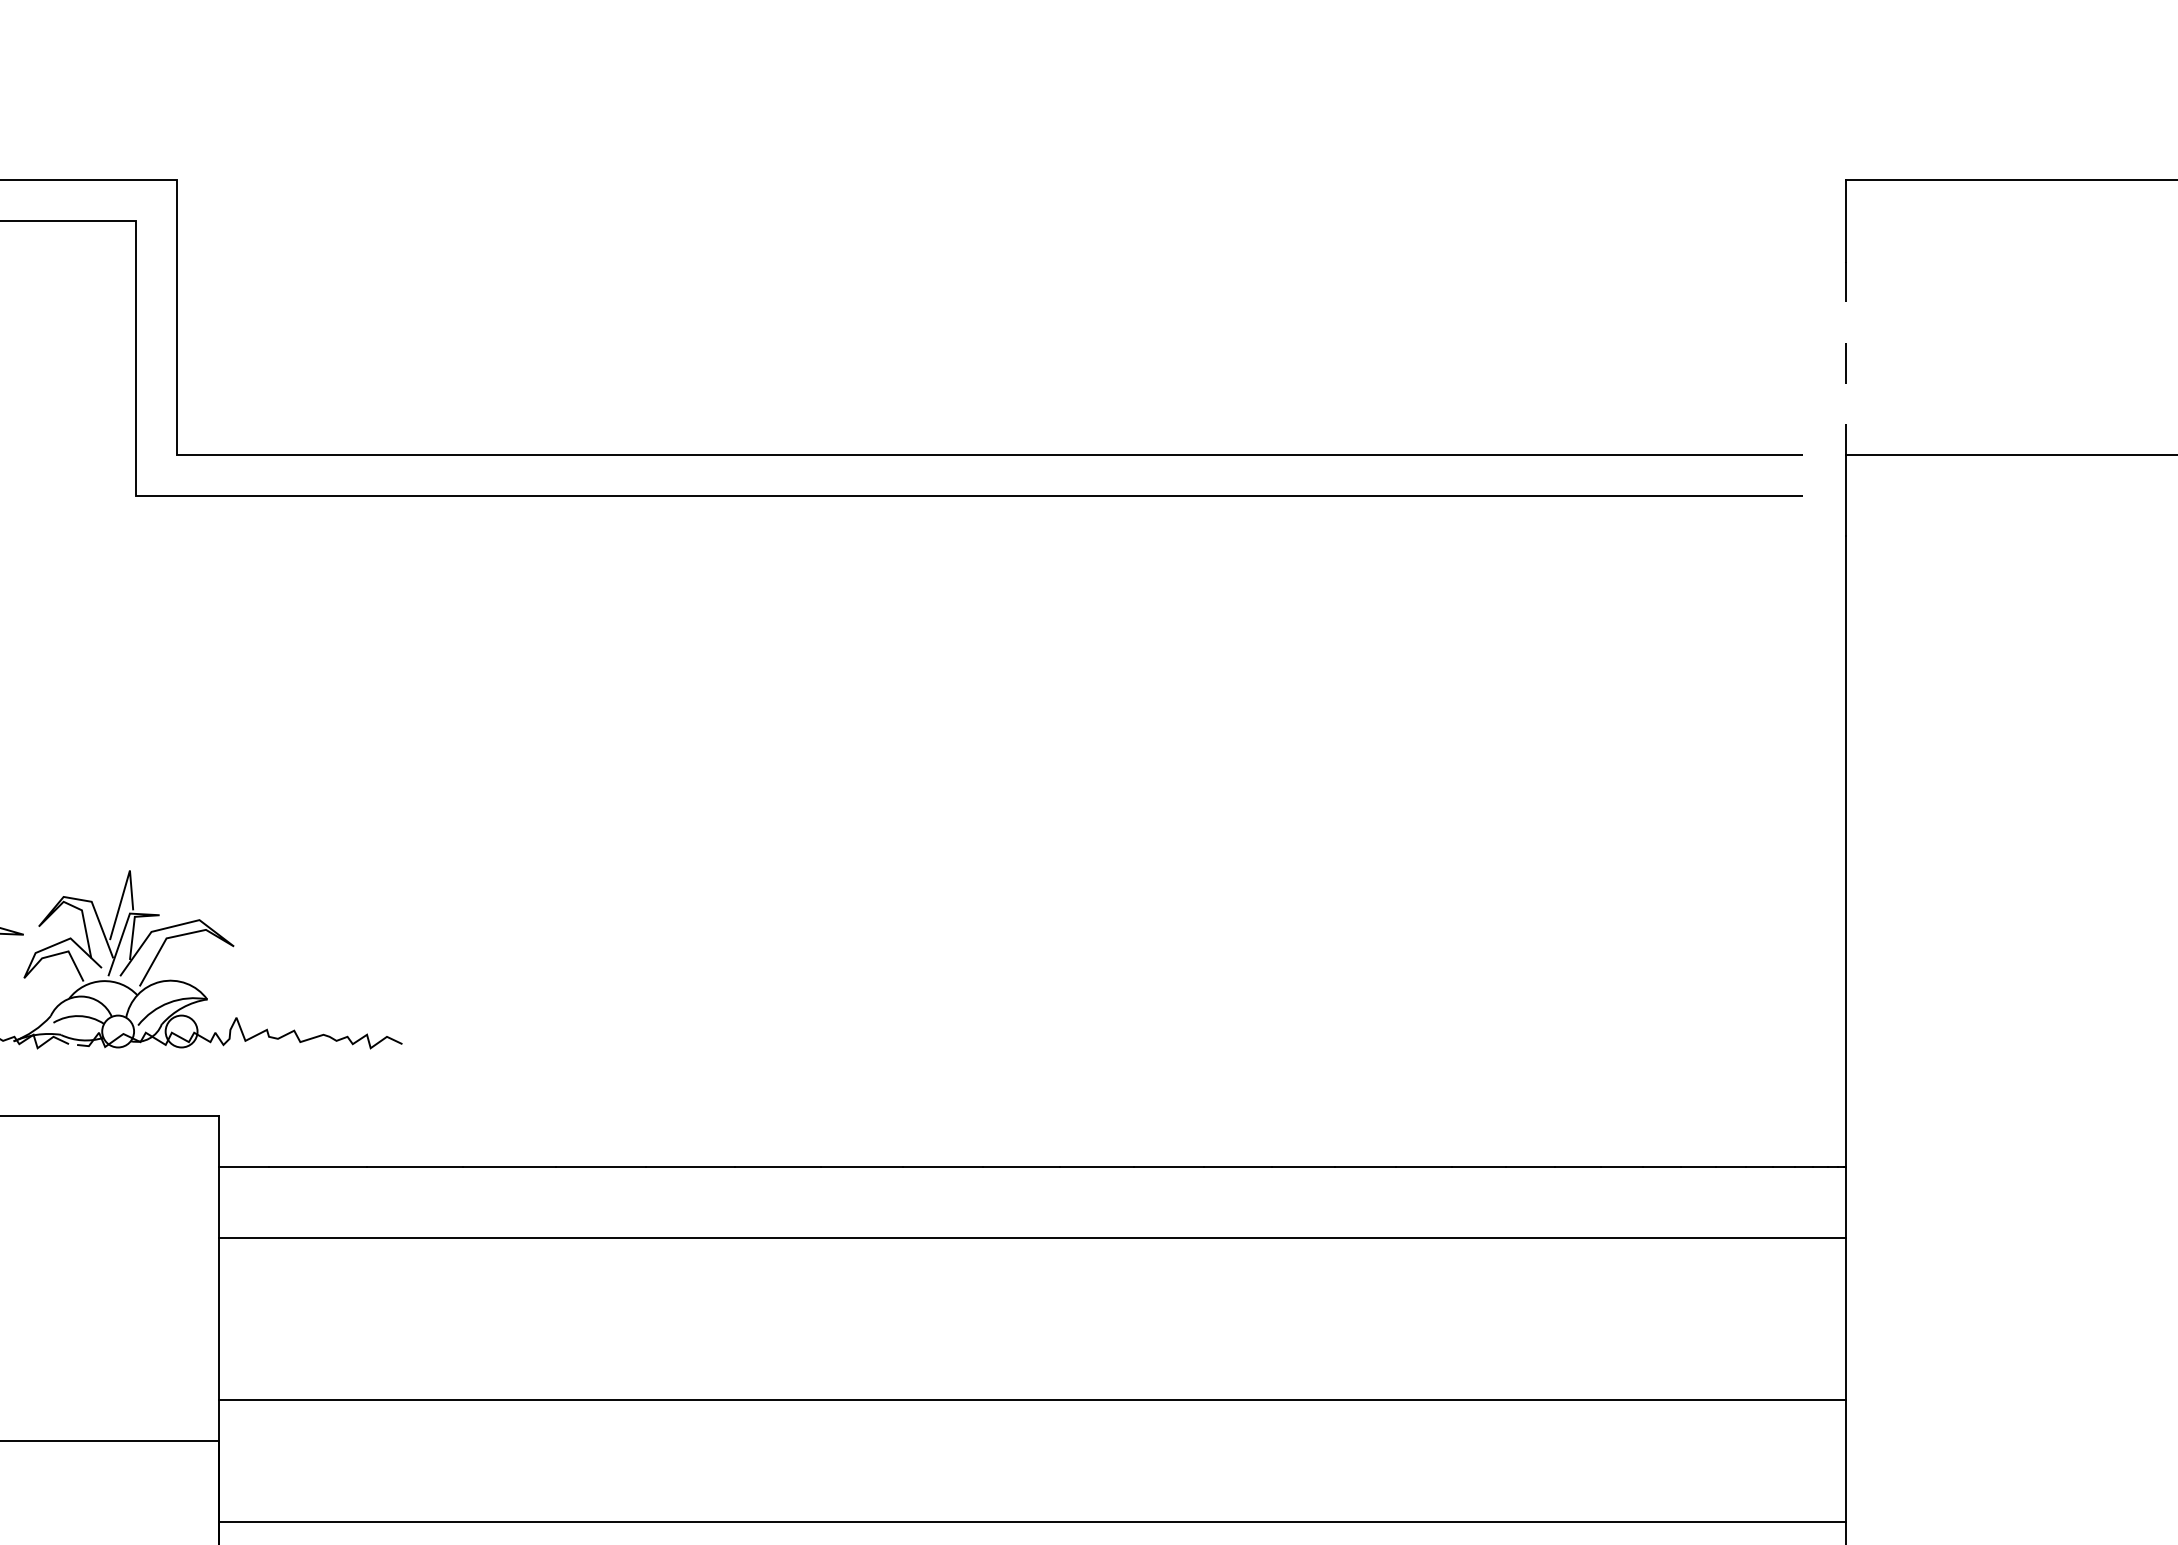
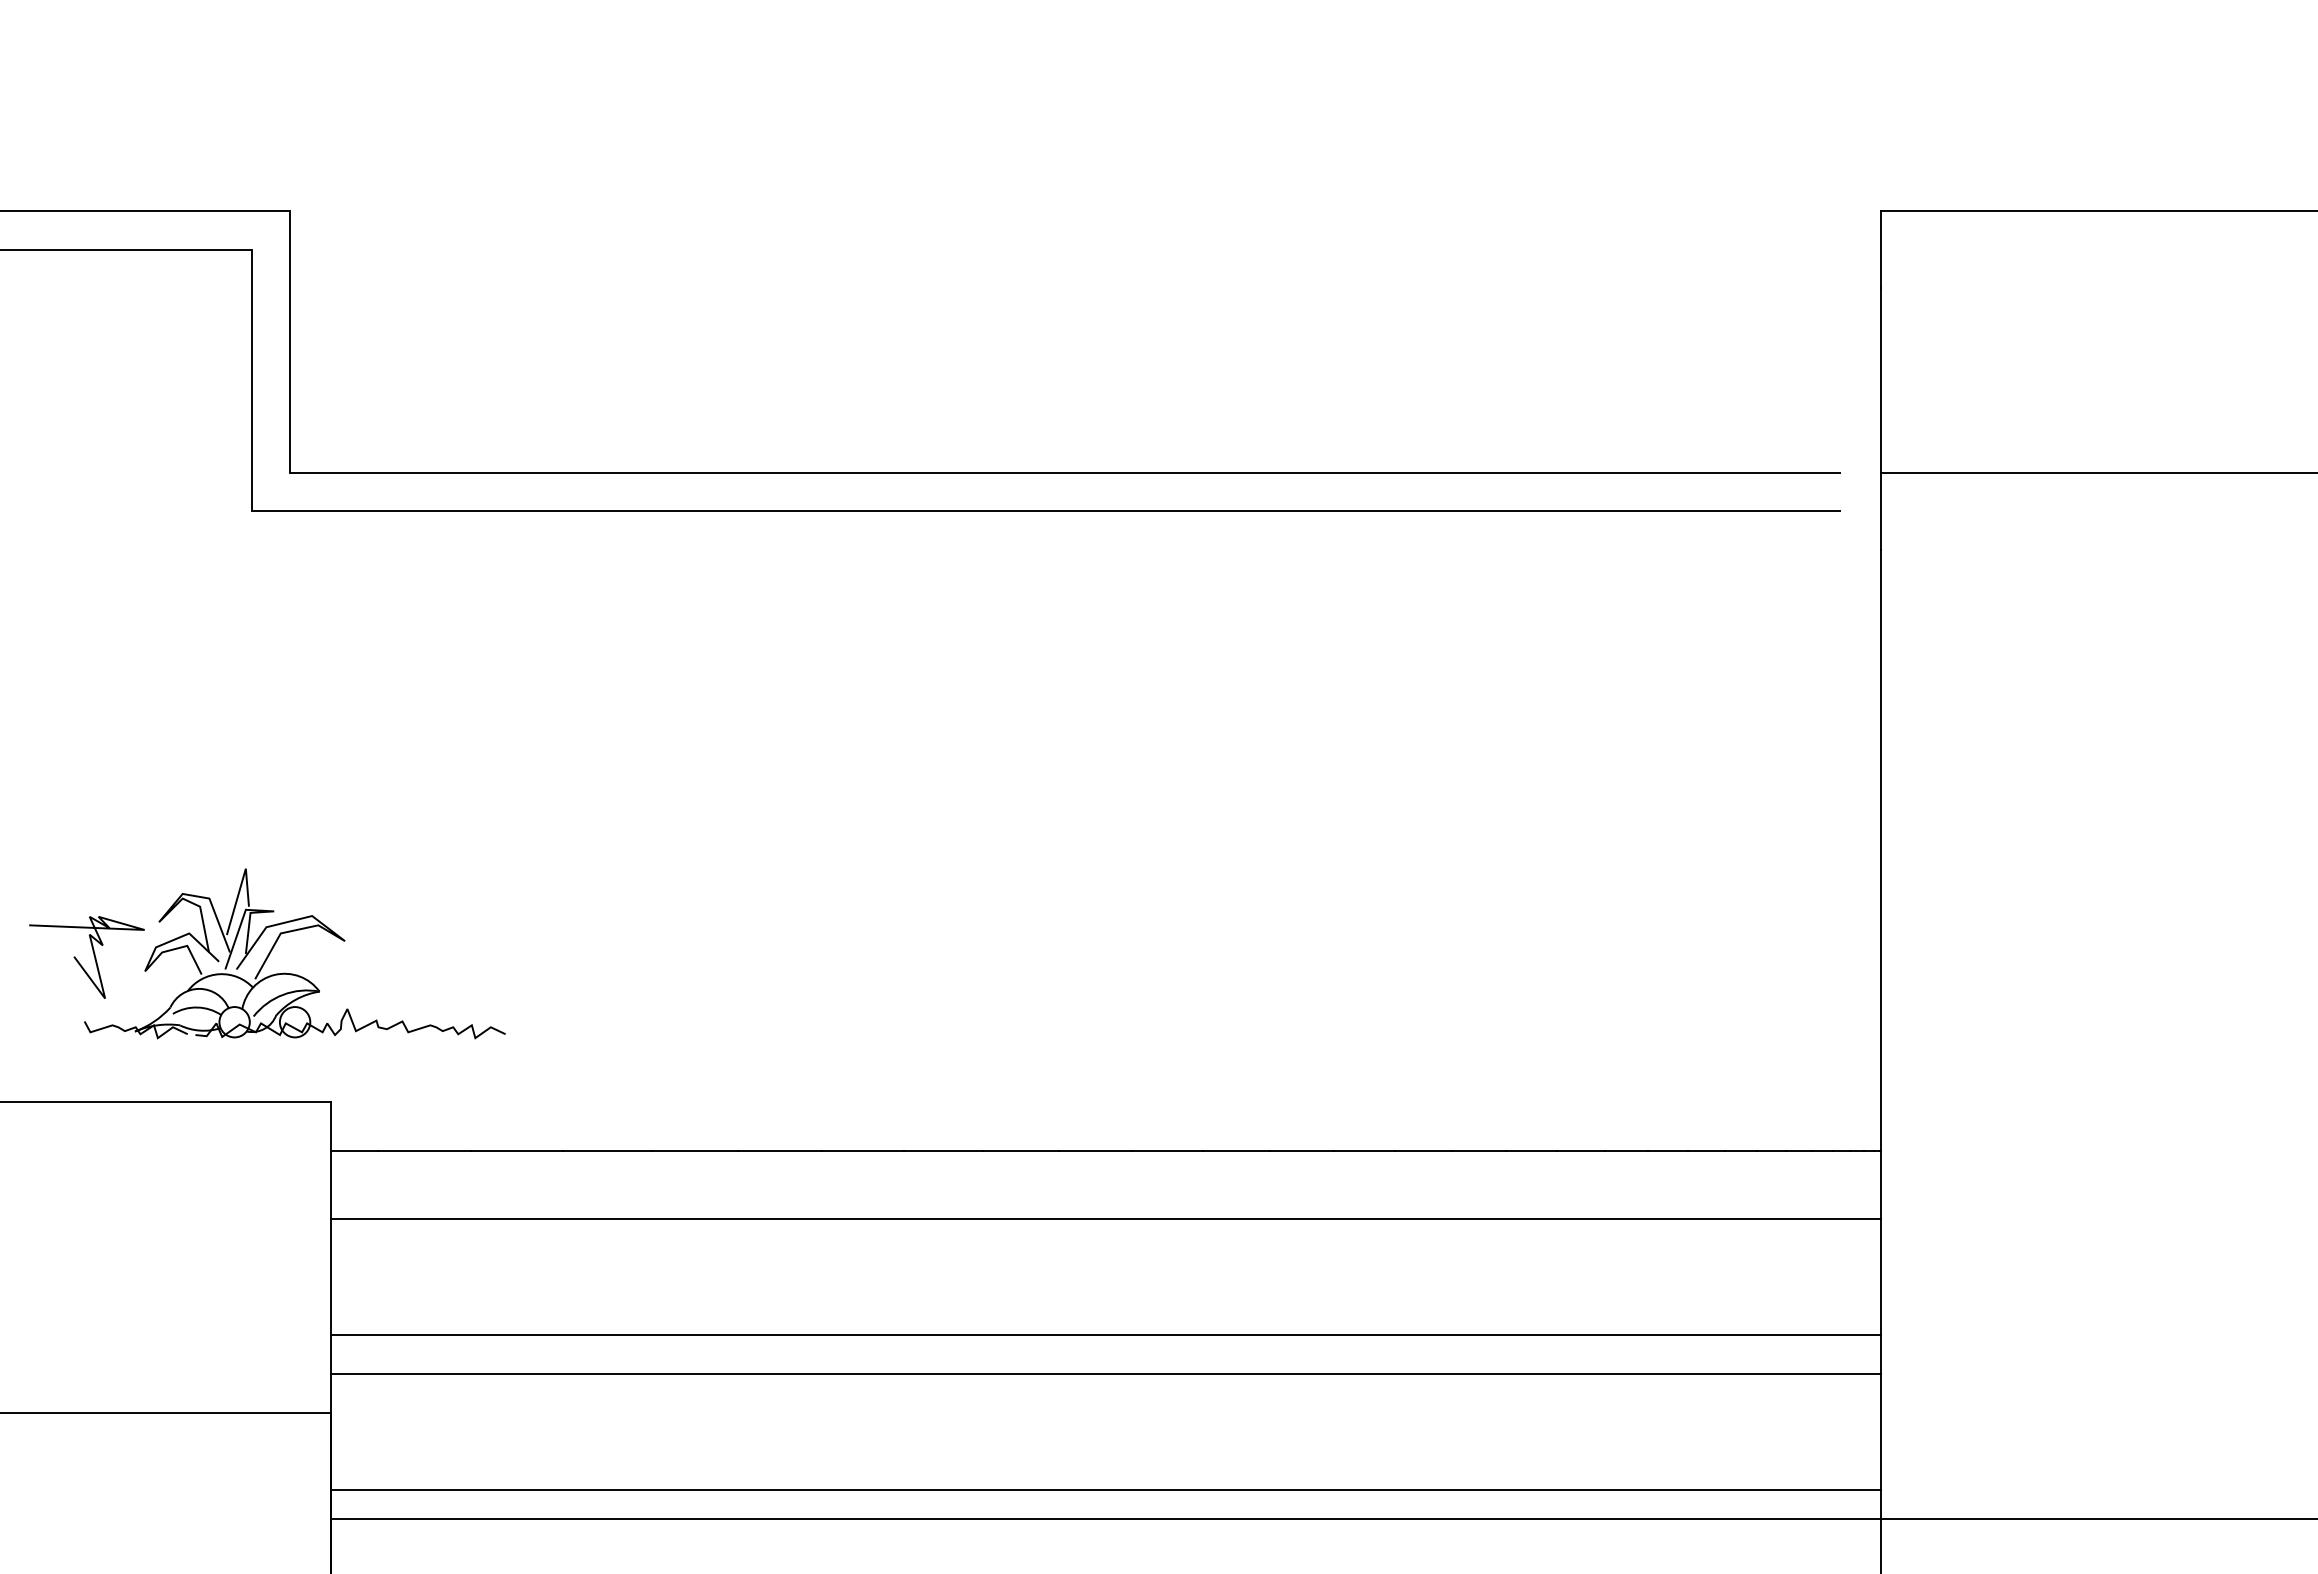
line: (1845, 358) -> (1881, 380), dashed -> solid
line: (1031, 1360) -> (1105, 1335), added

